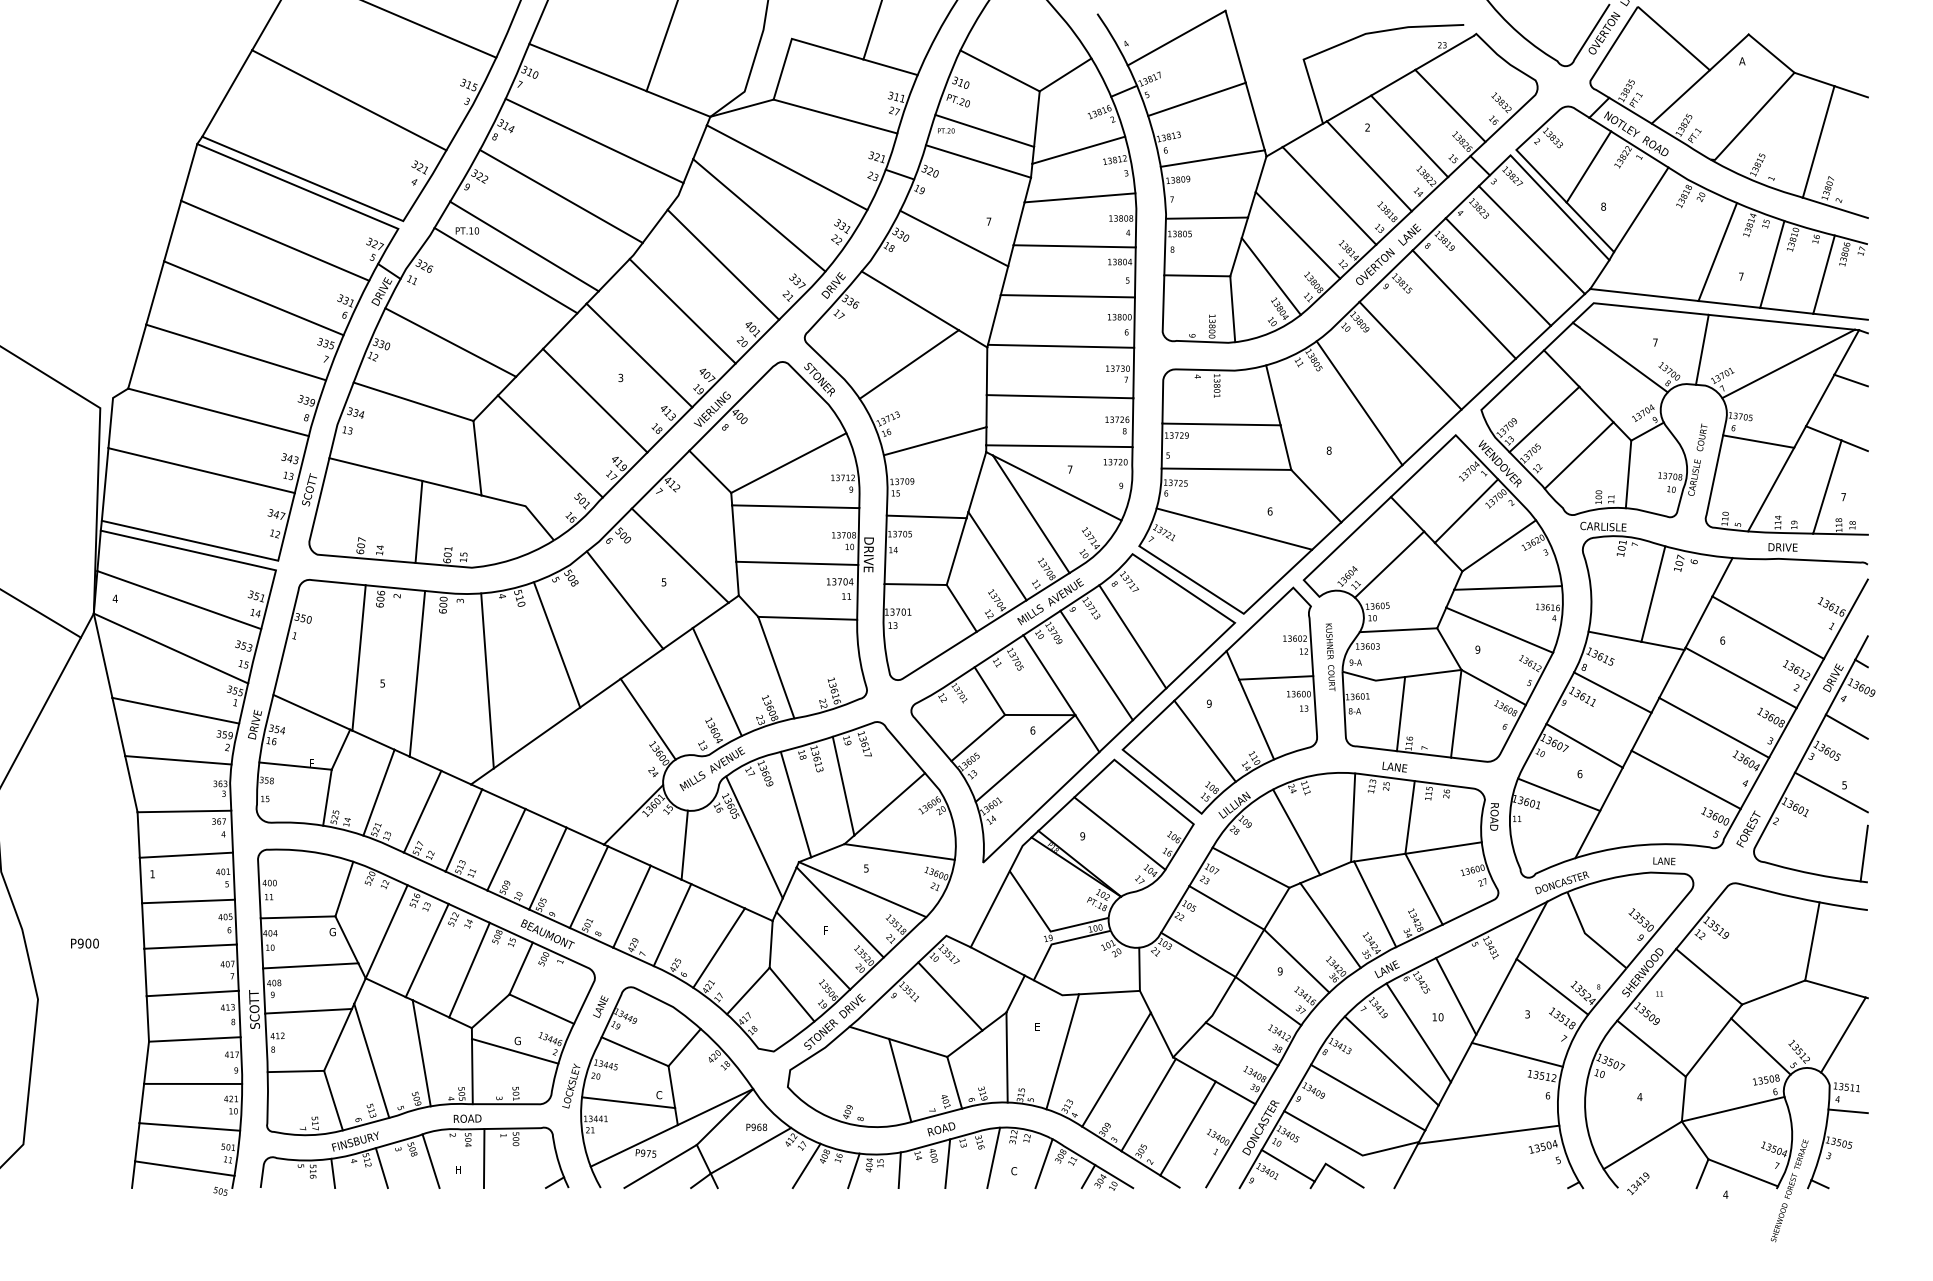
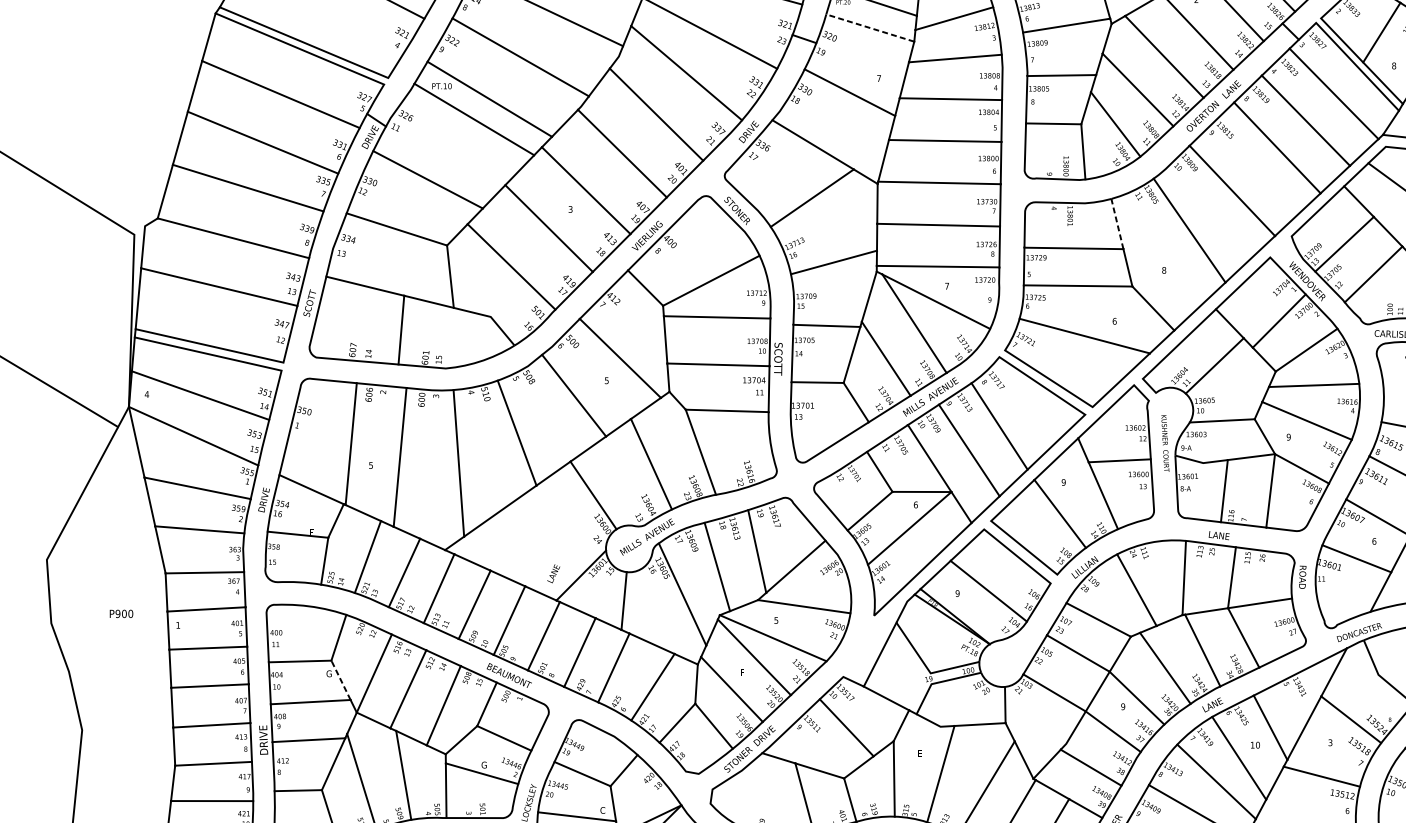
line: (978, 161) -> (870, 28), solid -> dashed
line: (1273, 395) -> (1117, 224), solid -> dashed
text: (868, 556) -> (778, 359), DRIVE -> SCOTT
line: (346, 939) -> (340, 680), solid -> dashed
text: (84, 943) -> (121, 613), moved
text: (600, 1006) -> (553, 573), moved
text: (254, 1009) -> (263, 738), SCOTT -> DRIVE

